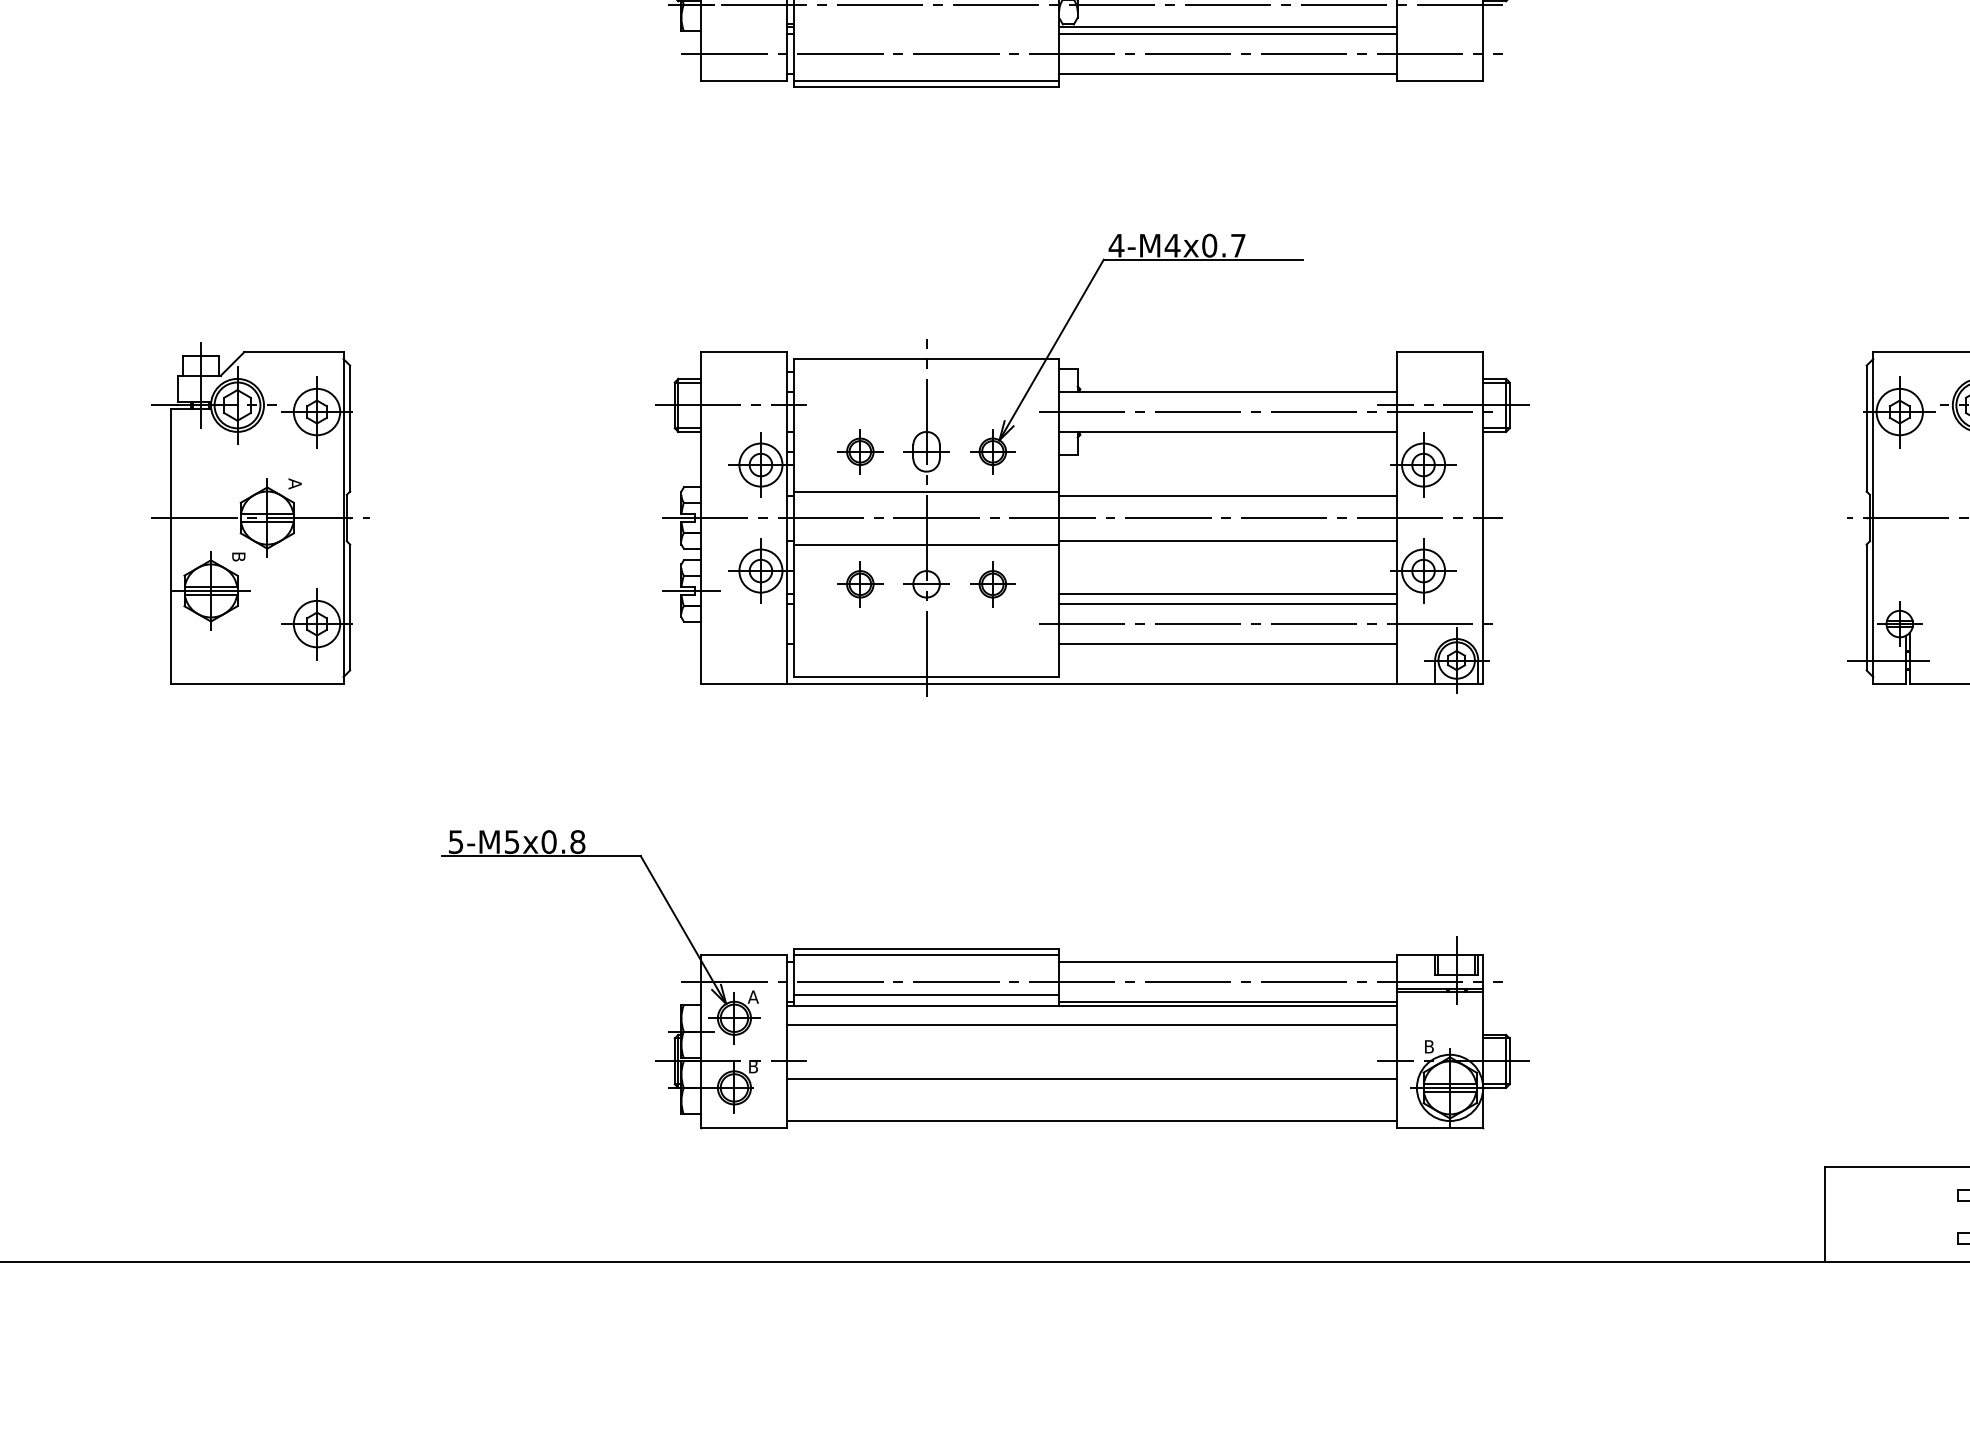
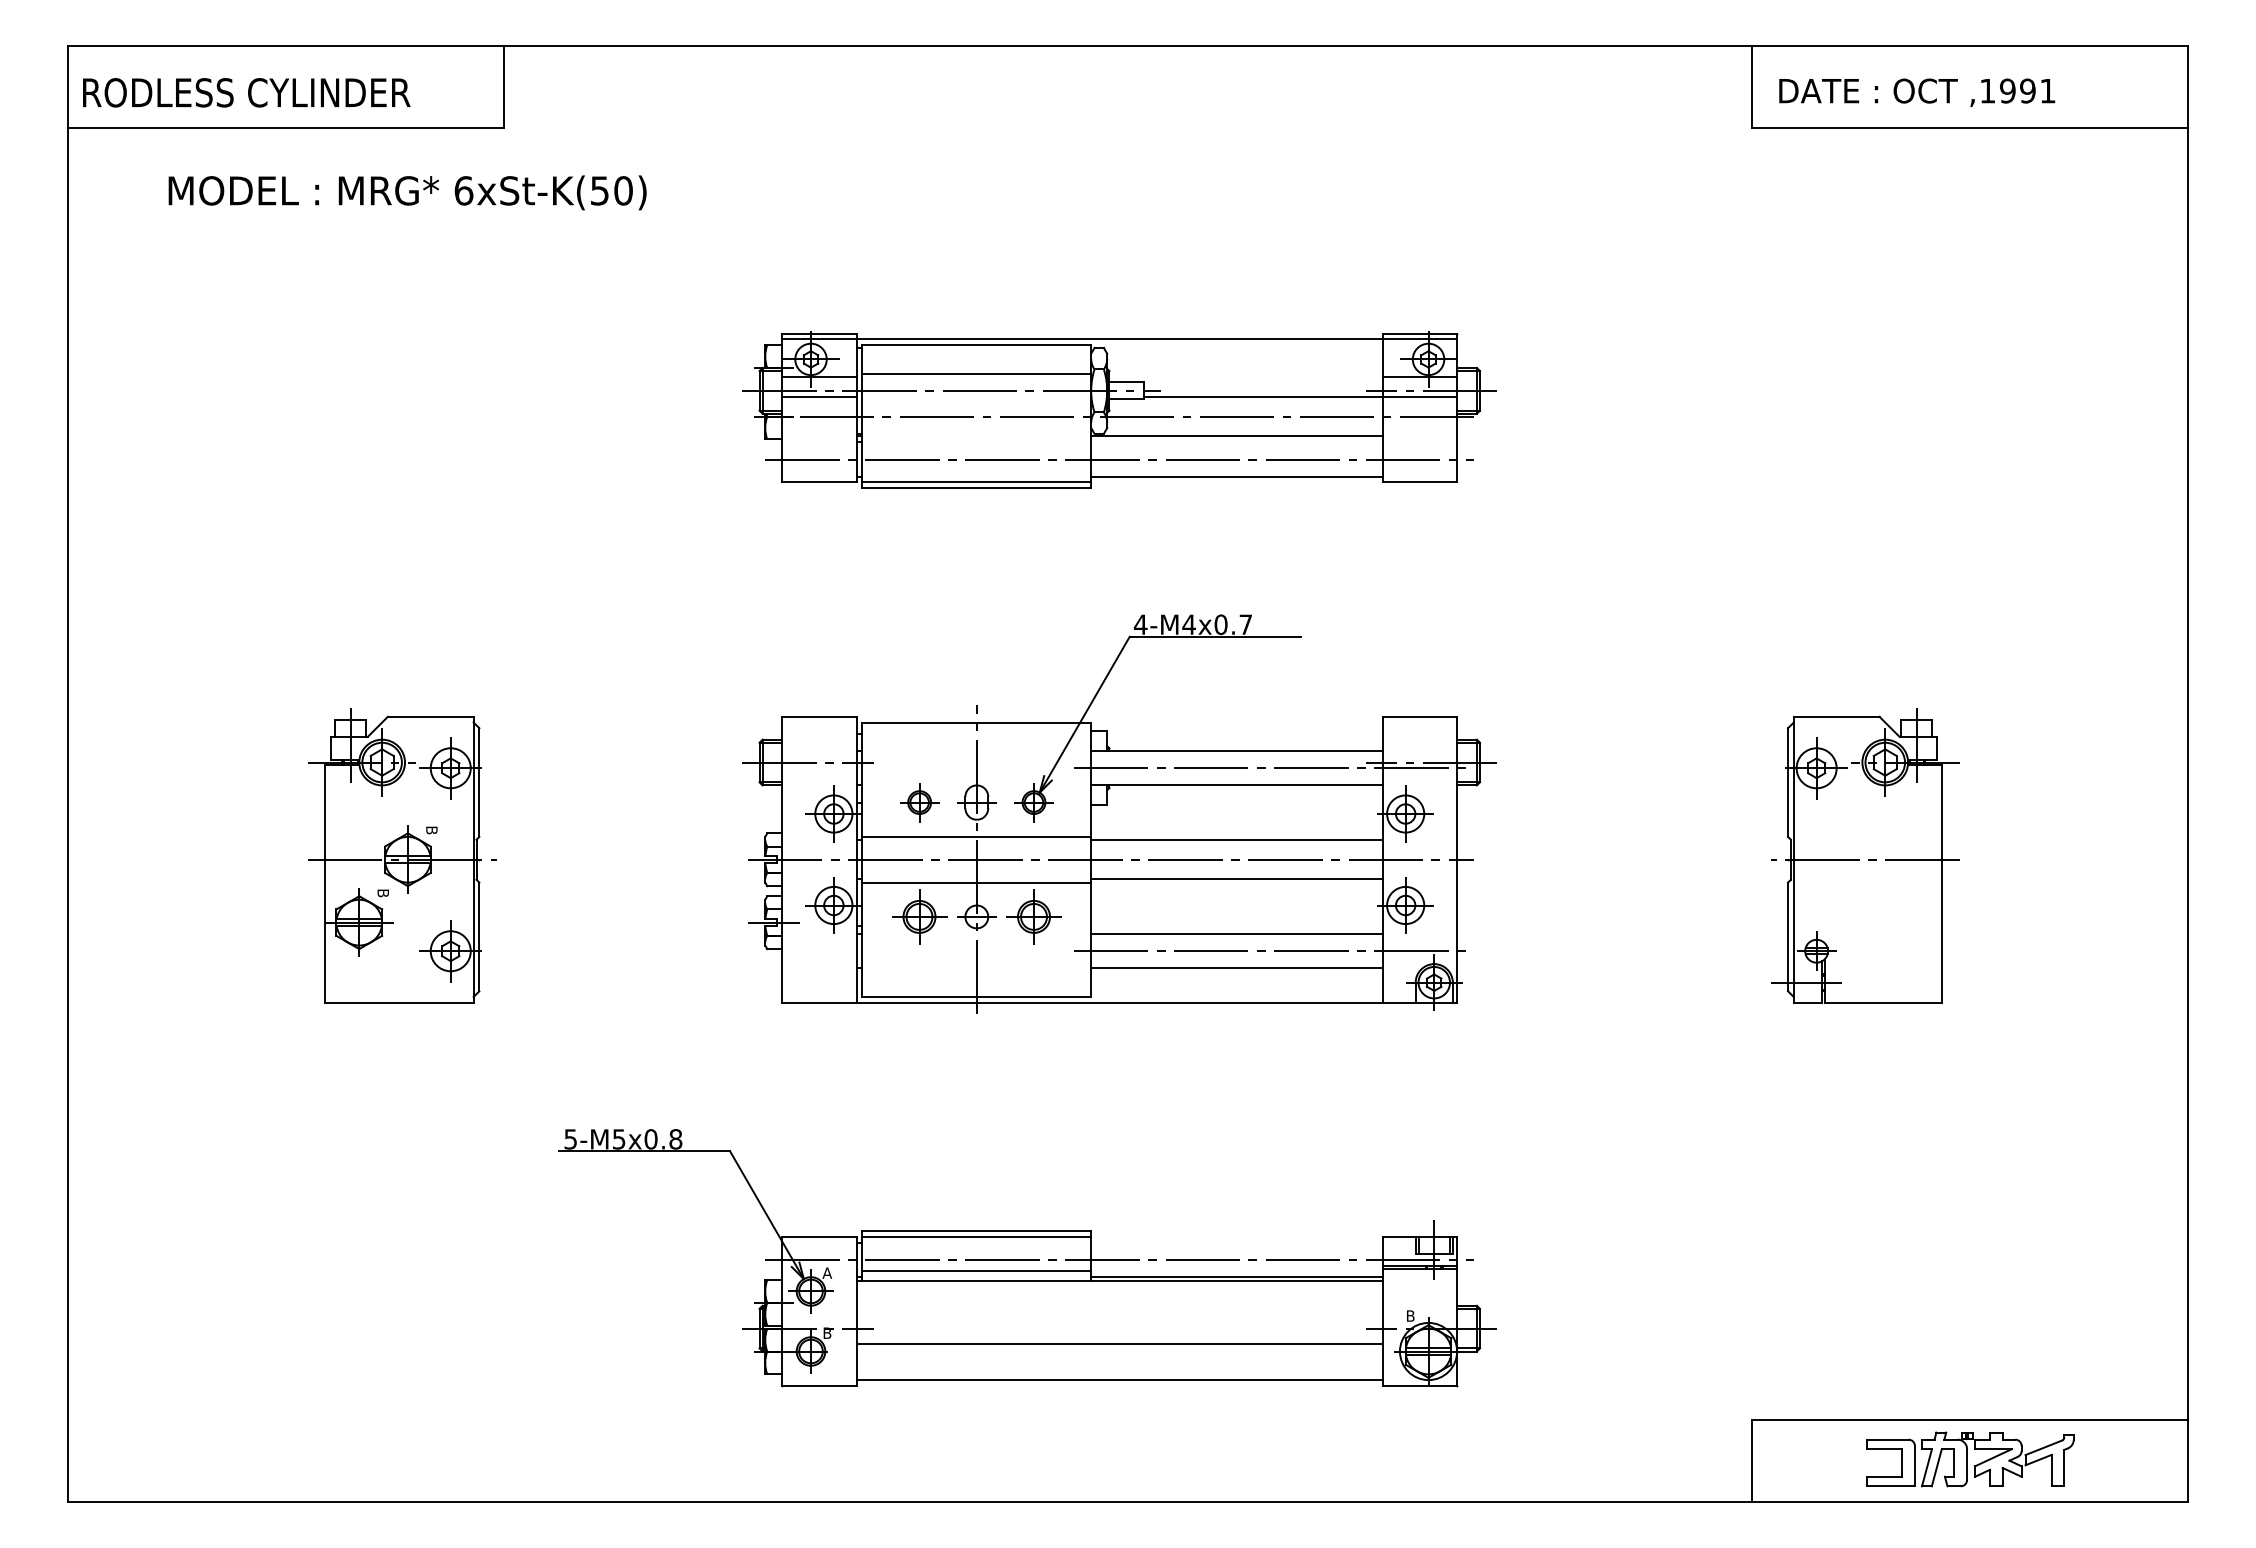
line: (1227, 34) -> (1236, 442), removed
text: (294, 484) -> (431, 830), A -> B
part: (860, 583) -> (919, 916), size x1.4
part: (992, 583) -> (1033, 916), size x1.4
line: (1227, 594) -> (1236, 925), removed
line: (1227, 961) -> (1236, 1242), removed
line: (1091, 1025) -> (1119, 1297), removed

